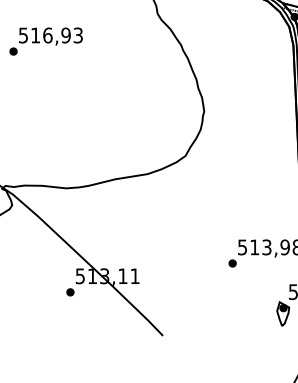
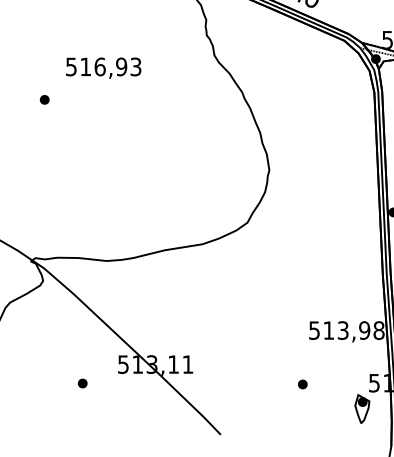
text: (50, 35) -> (103, 67), moved
part: (232, 263) -> (302, 384), moved
part: (70, 292) -> (82, 383), moved

